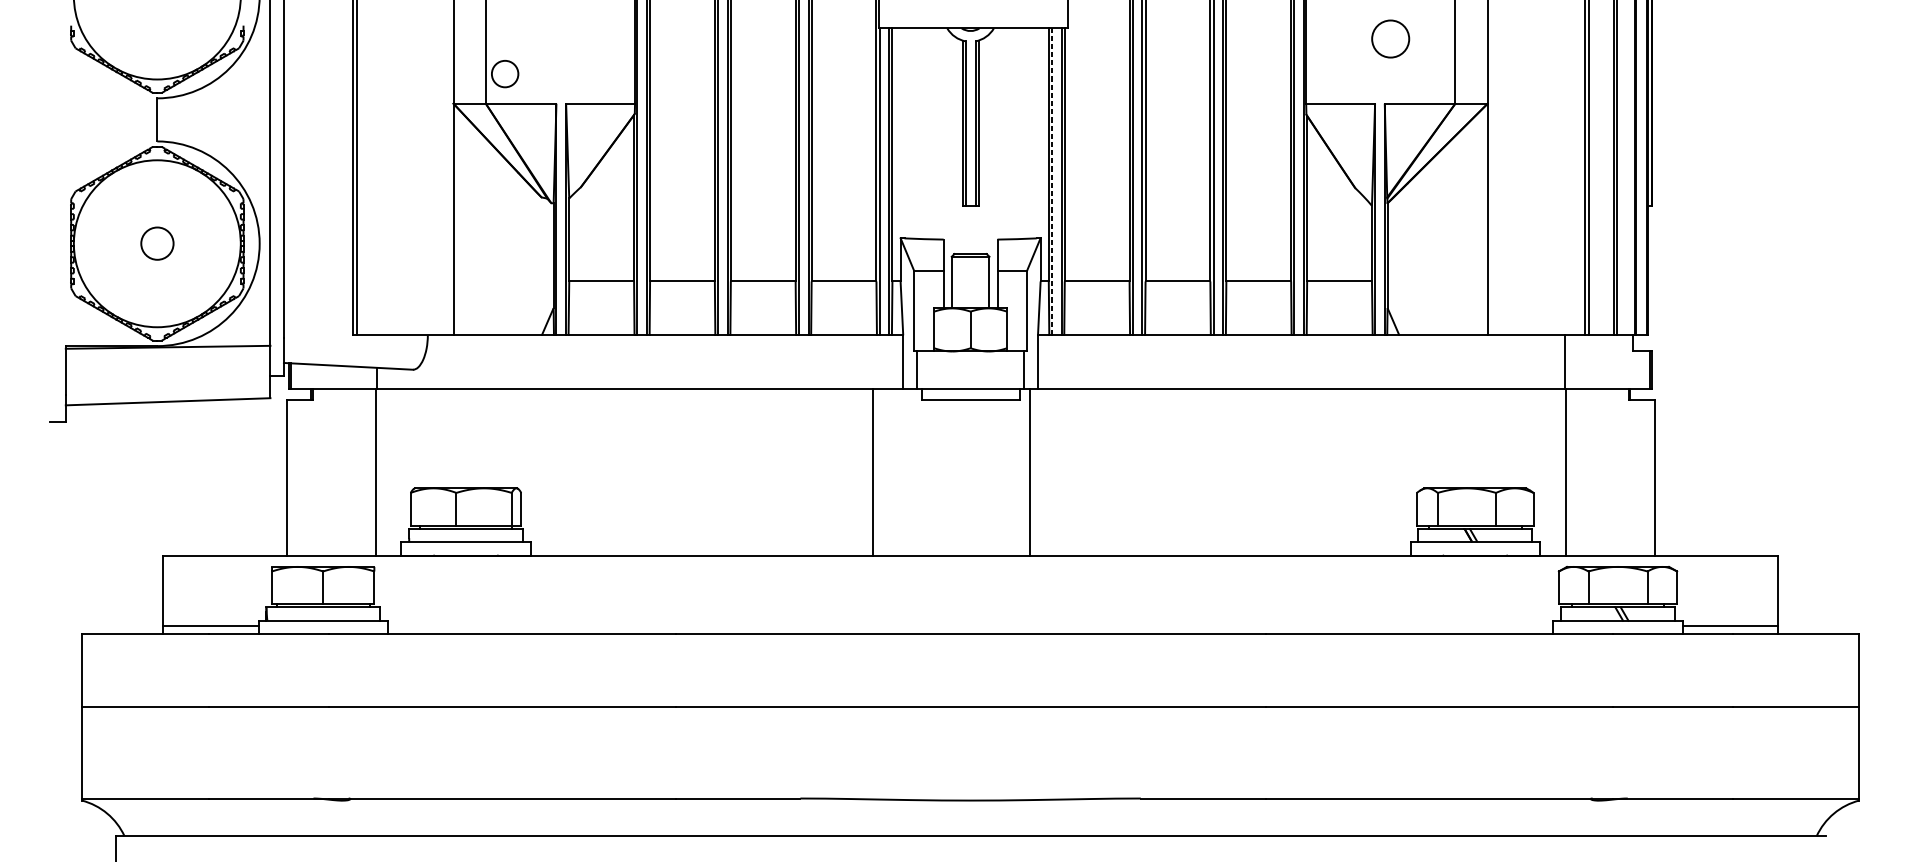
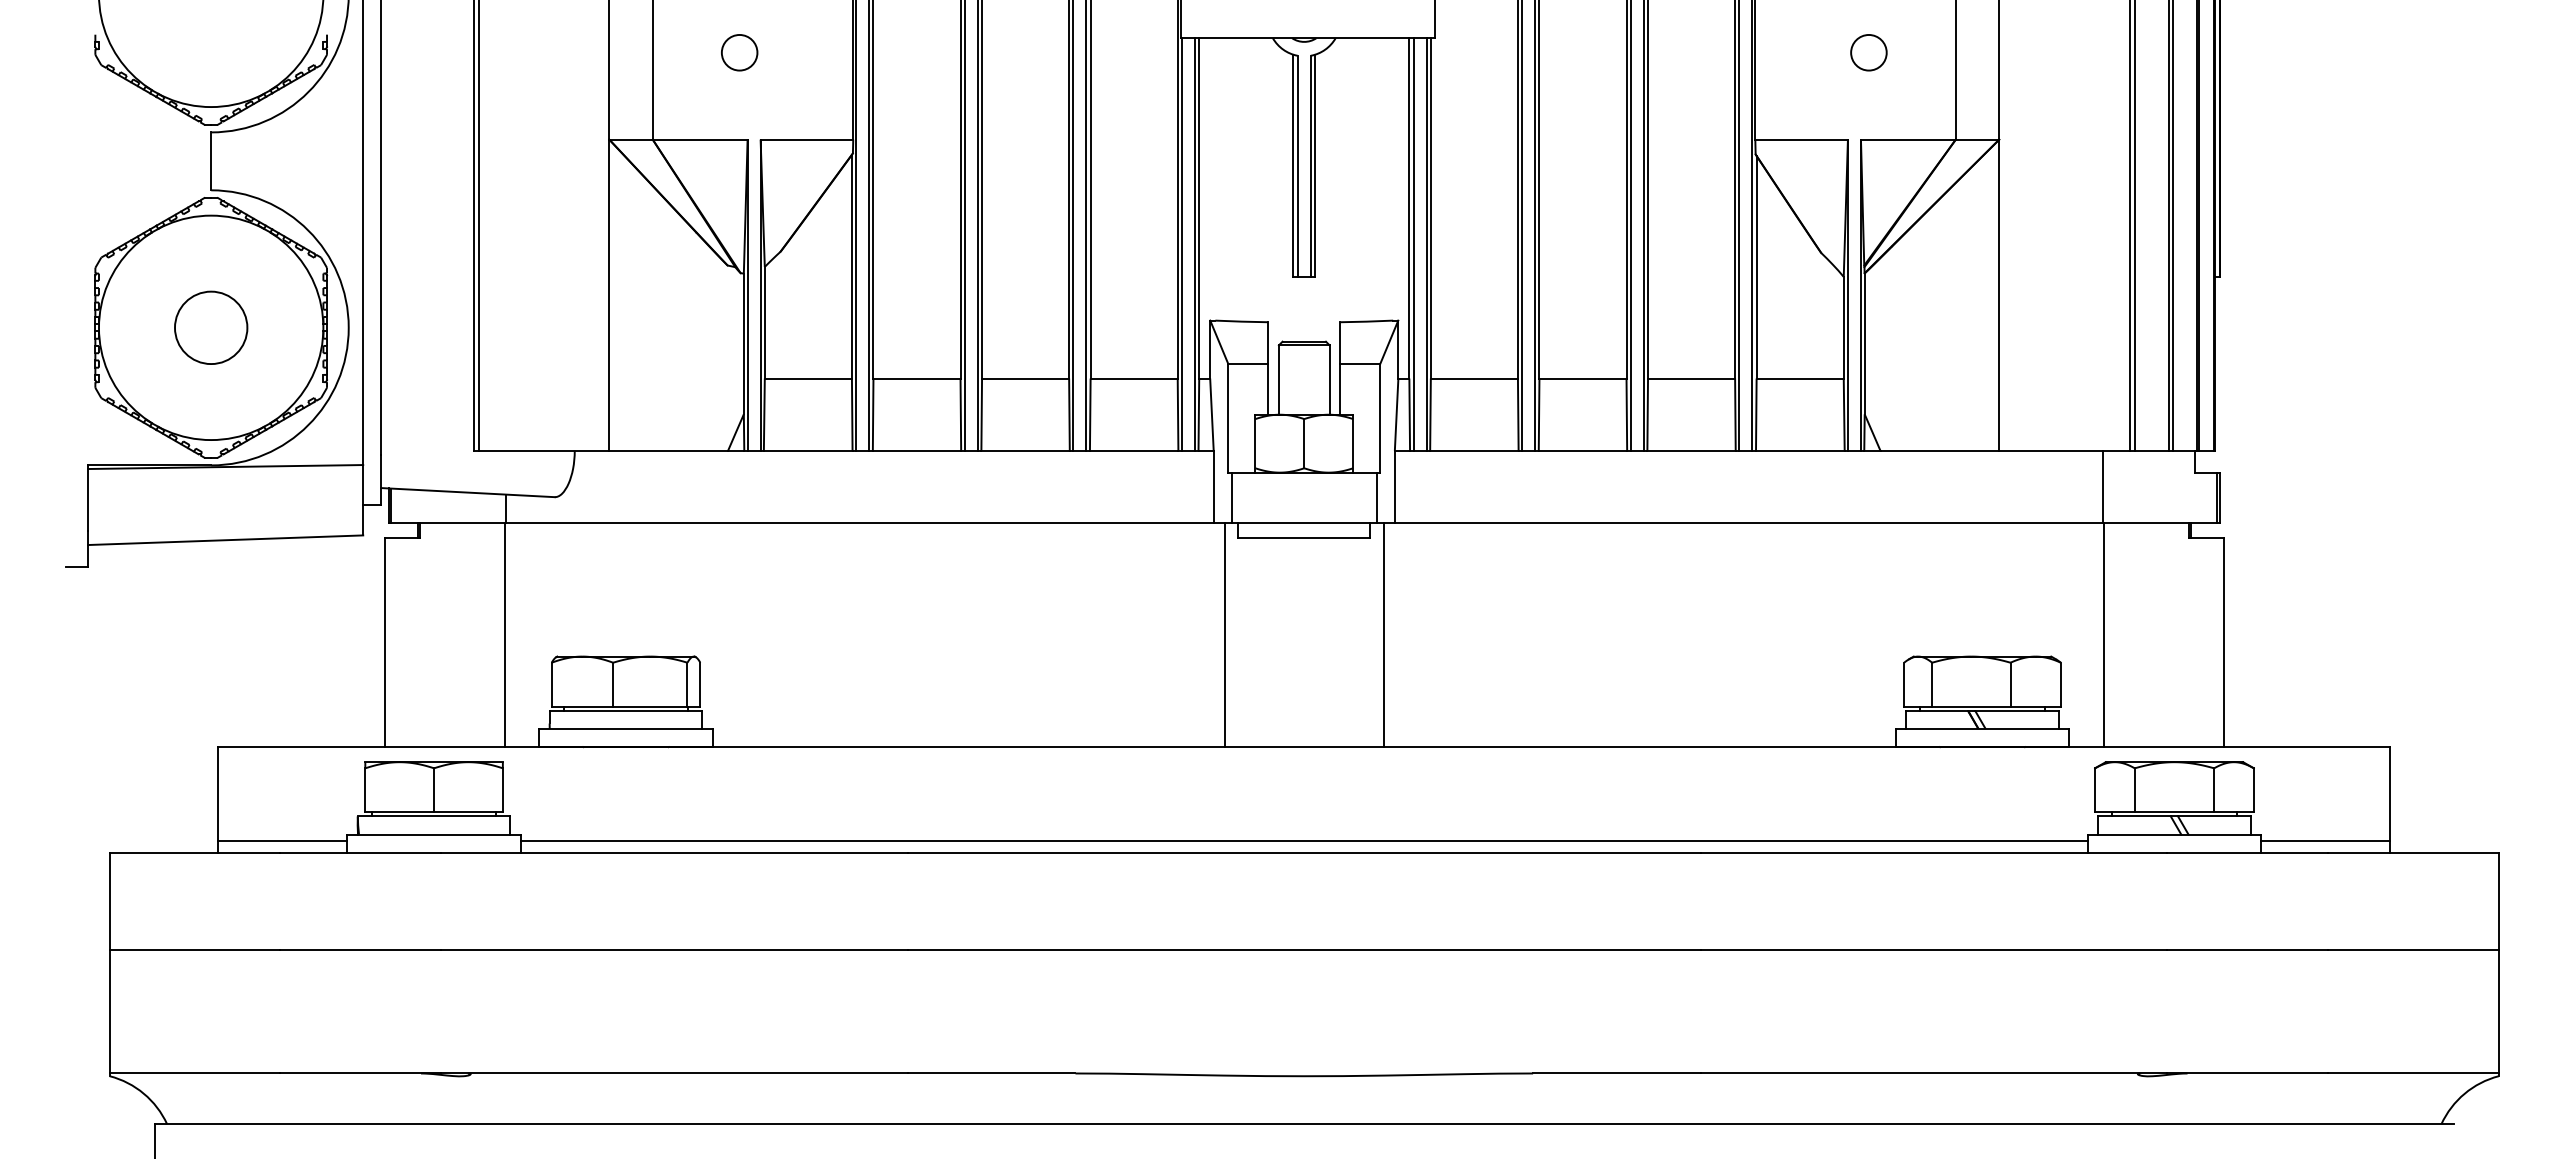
circle: (1390, 38) -> (1868, 52), size x0.71
circle: (505, 73) -> (739, 52), moved
line: (1051, 181) -> (1413, 244), dashed -> solid
circle: (157, 243) -> (211, 327), size x1.67
line: (872, 472) -> (1224, 635), moved
line: (970, 625) -> (1303, 841), added

